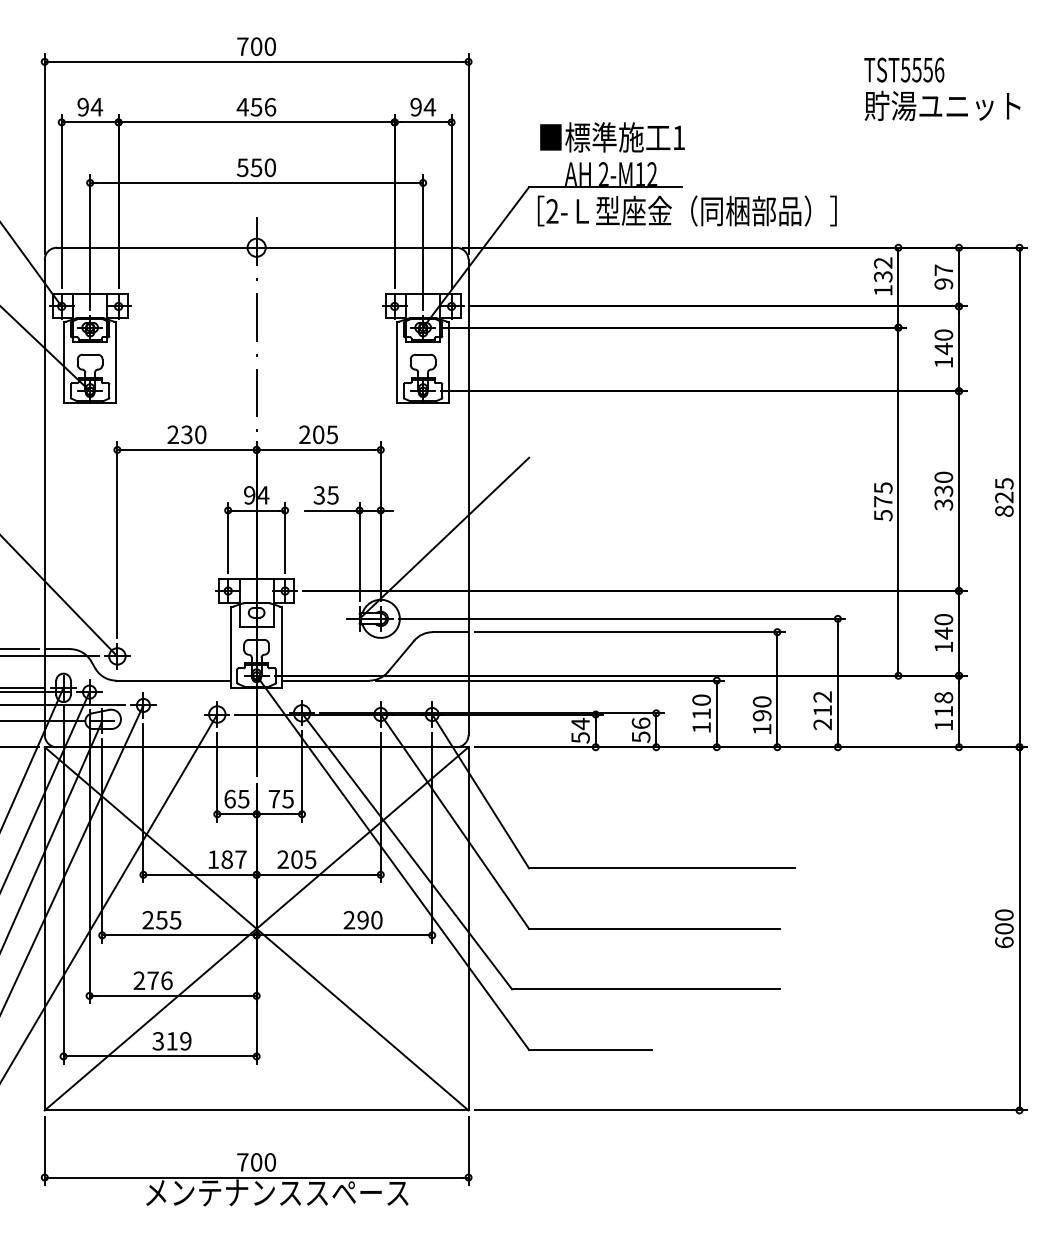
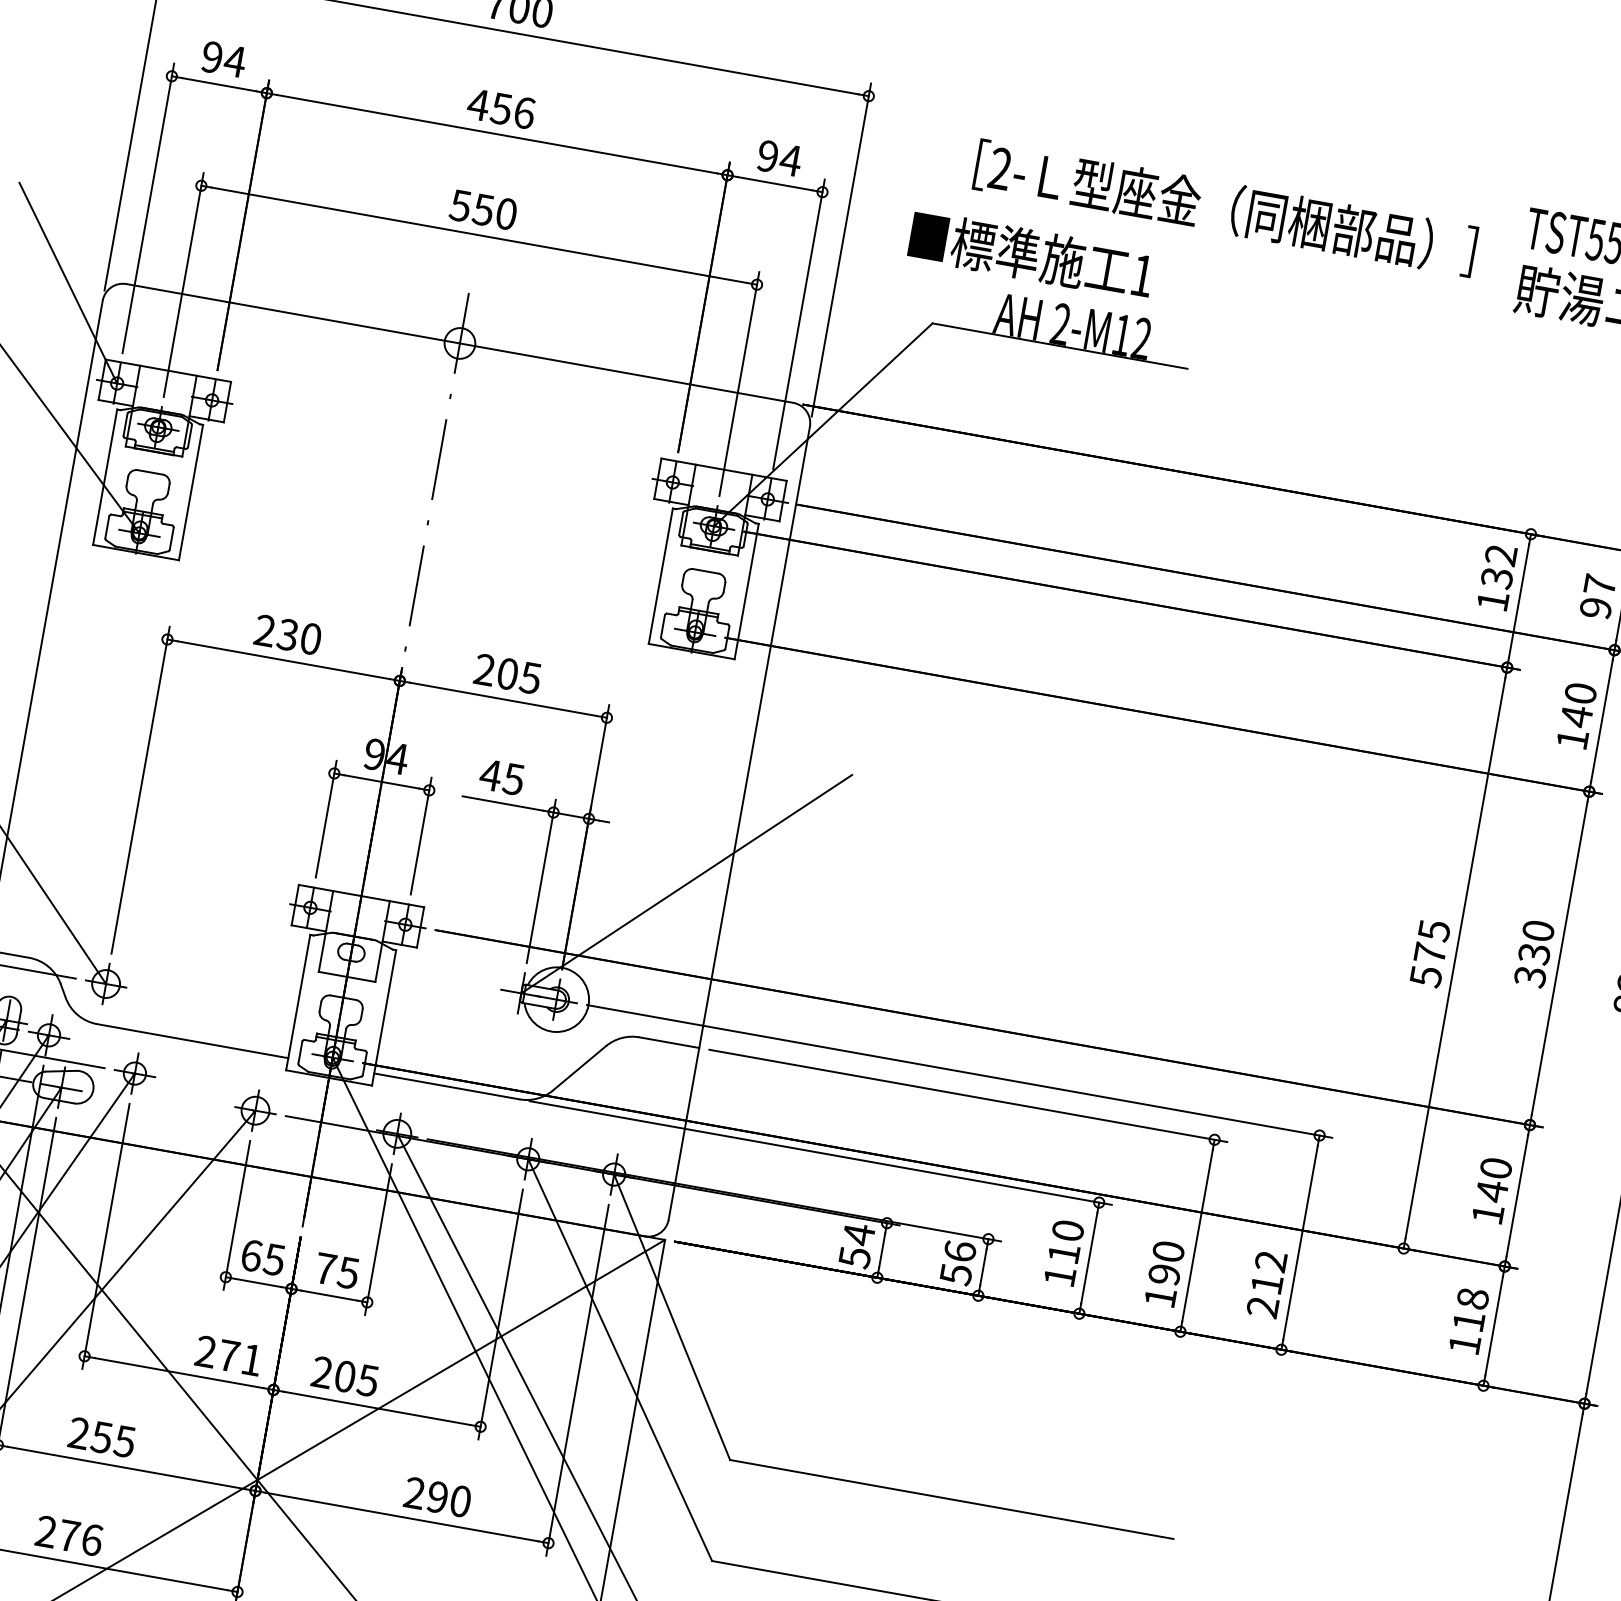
text: (612, 137) -> (1031, 255), moved
text: (686, 210) -> (1224, 207), moved
text: (319, 495) -> (491, 775), 35 -> 45
text: (226, 859) -> (227, 1355), 187 -> 271

